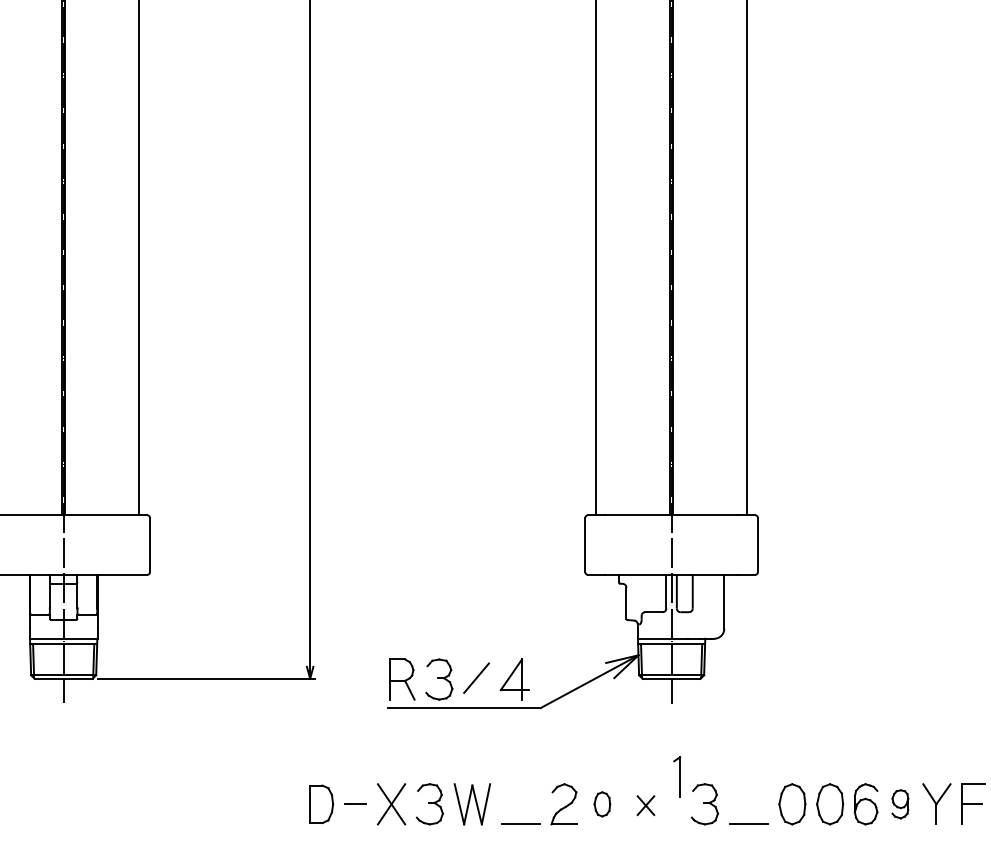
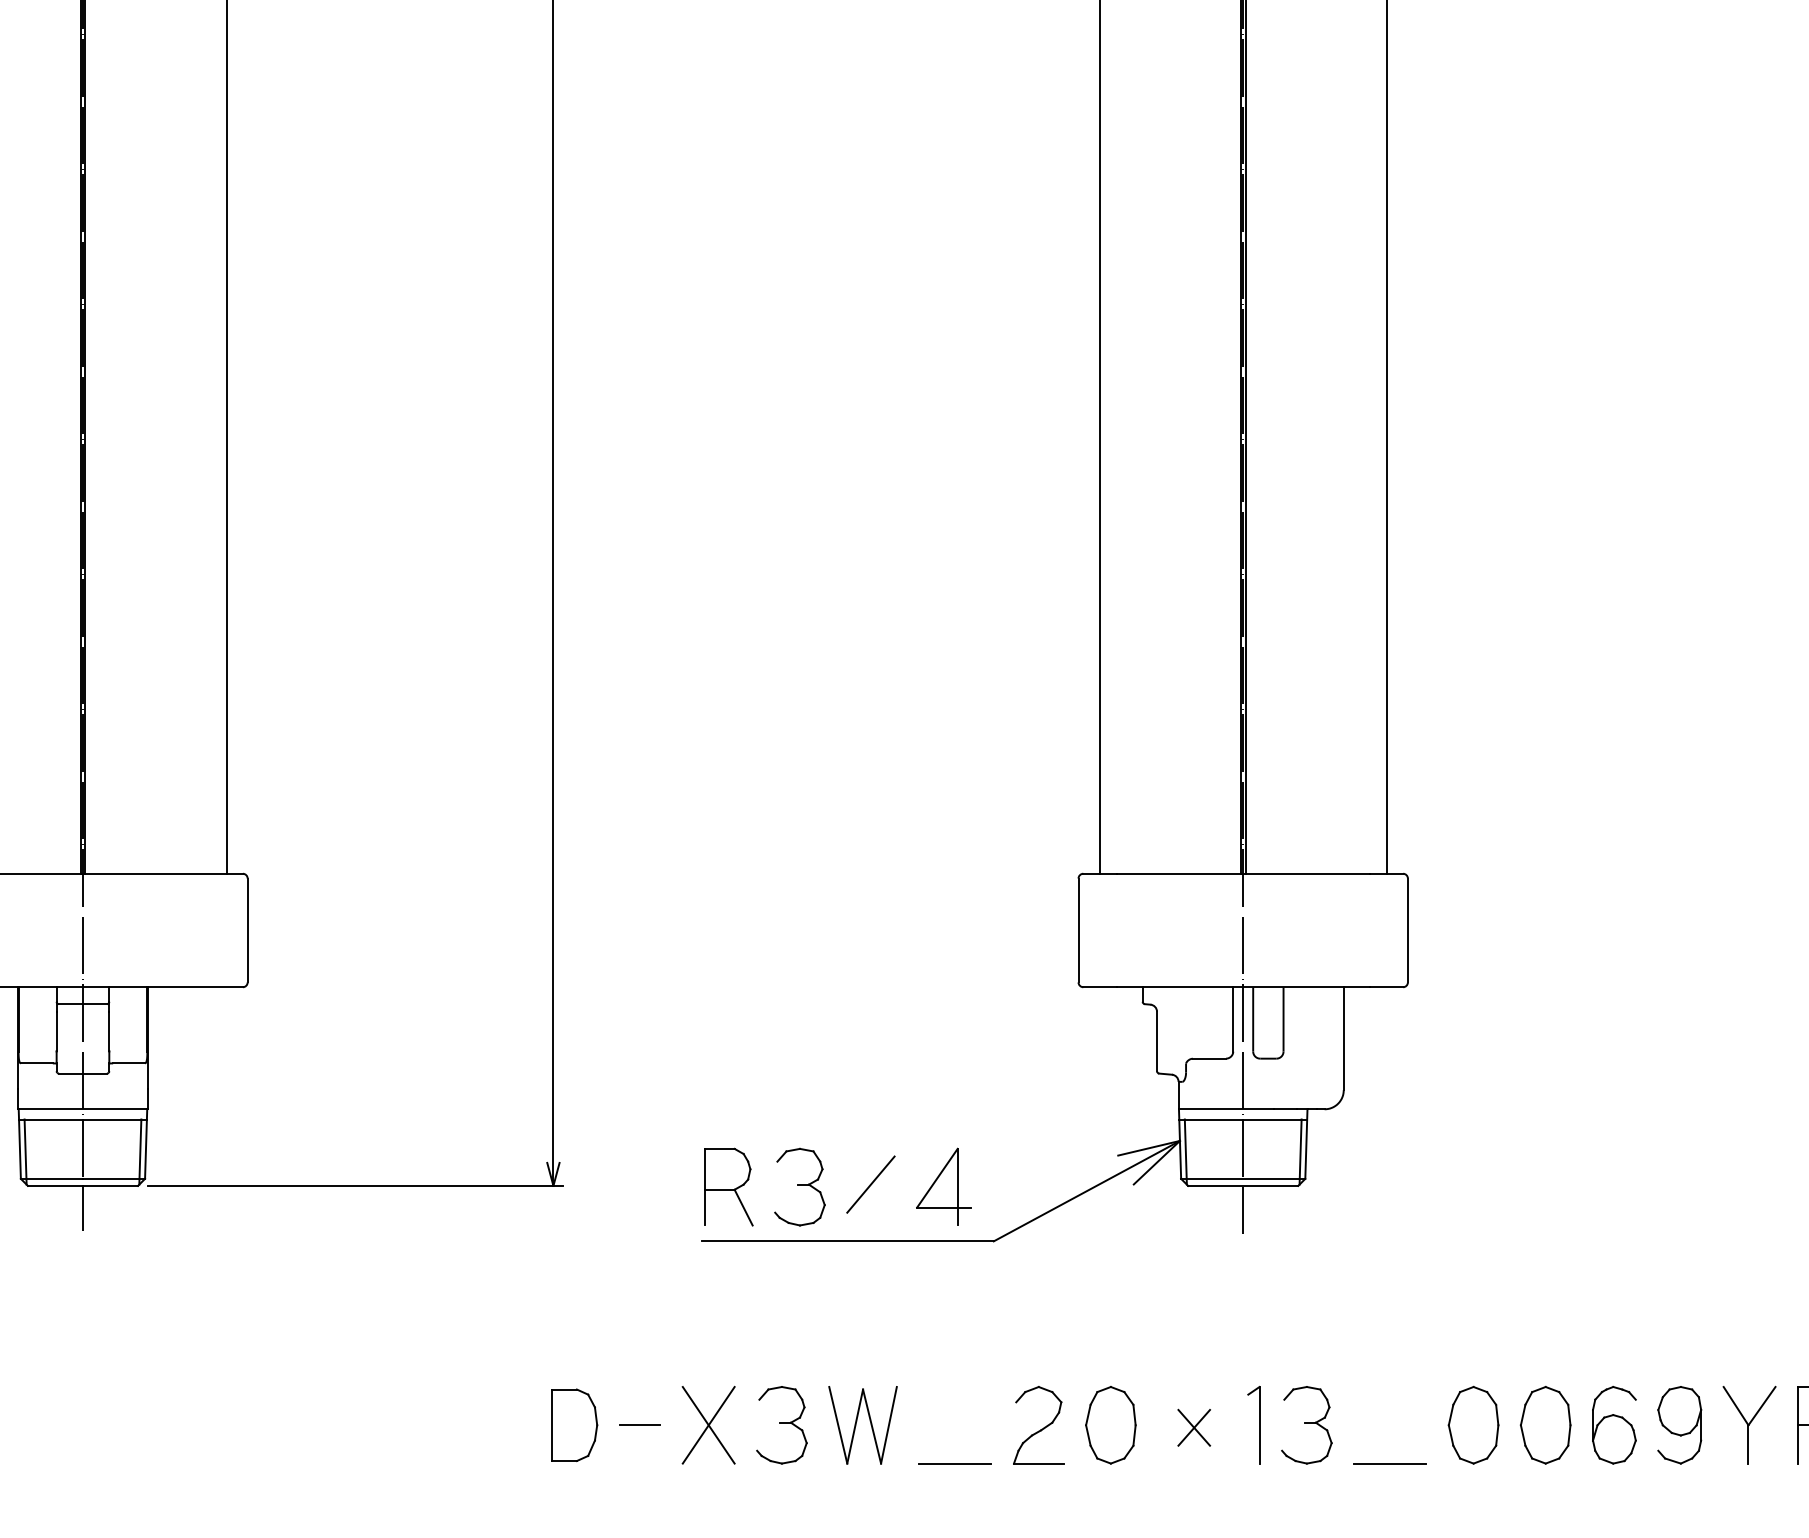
part: (677, 776) -> (1254, 1423), moved
part: (602, 804) -> (1111, 1425), size x1.67
part: (900, 804) -> (1680, 1425), size x1.43

